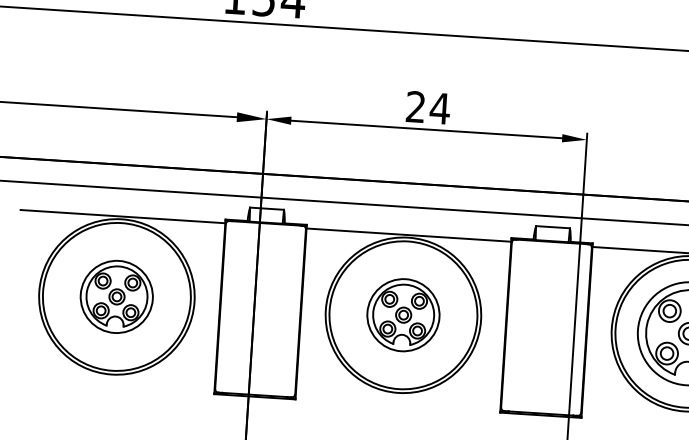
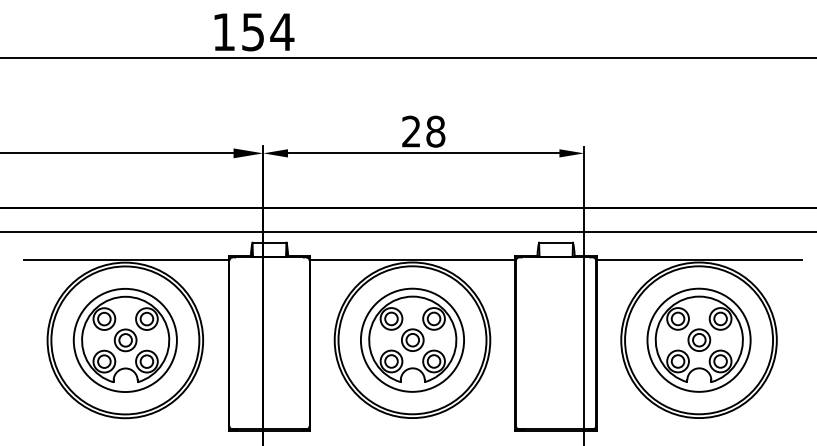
text: (439, 108) -> (435, 131), 24 -> 28
part: (116, 296) -> (124, 340), size x1.43
part: (403, 314) -> (412, 339), size x1.43

